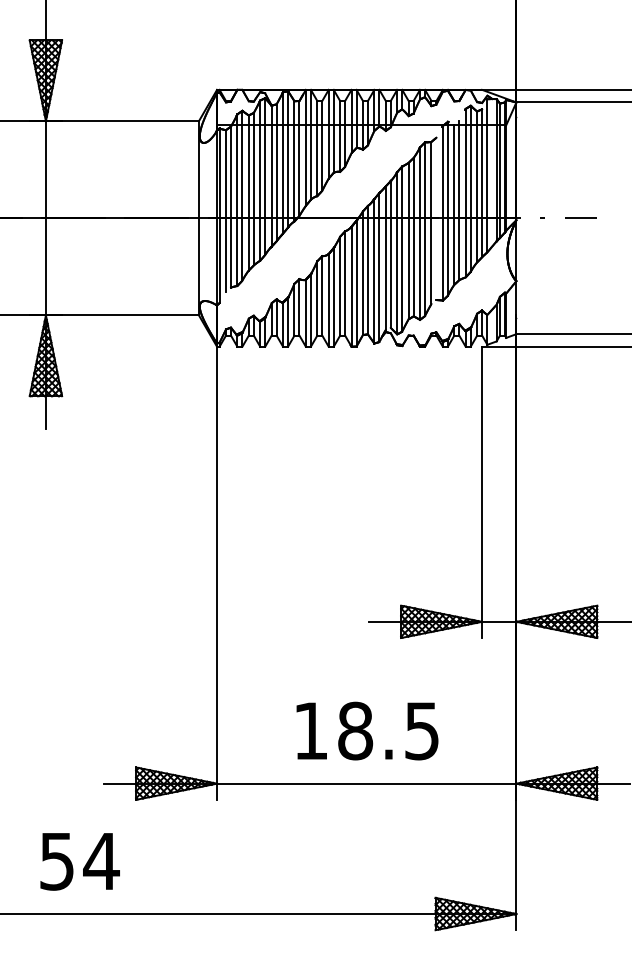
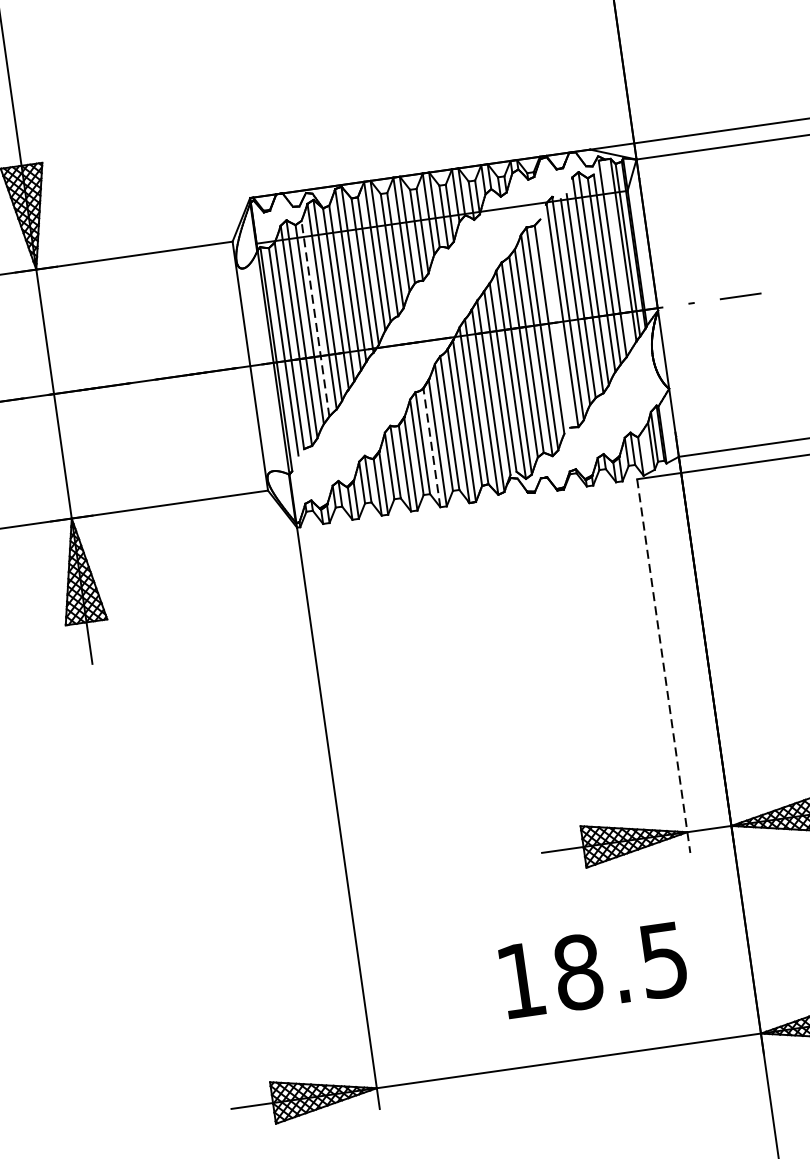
line: (253, 188) -> (314, 317), solid -> dashed
line: (328, 300) -> (431, 447), solid -> dashed
line: (482, 492) -> (664, 666), solid -> dashed
text: (367, 730) -> (593, 969), moved

